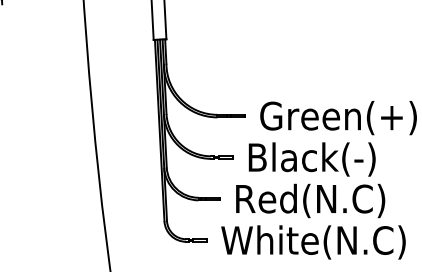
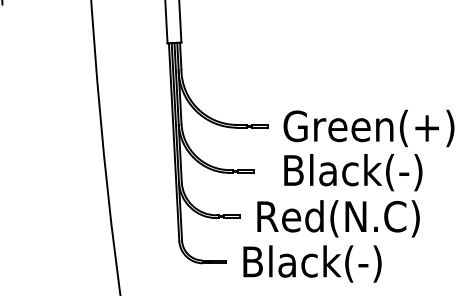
text: (312, 159) -> (353, 172), moved
text: (313, 241) -> (341, 263), White(N.C) -> Black(-)

